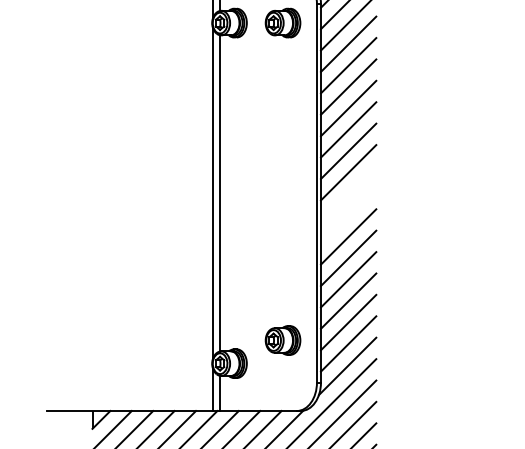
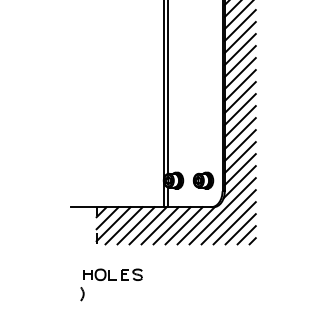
line: (347, 194) -> (239, 85), added
line: (347, 215) -> (239, 97), added
part: (283, 340) -> (203, 180), moved

